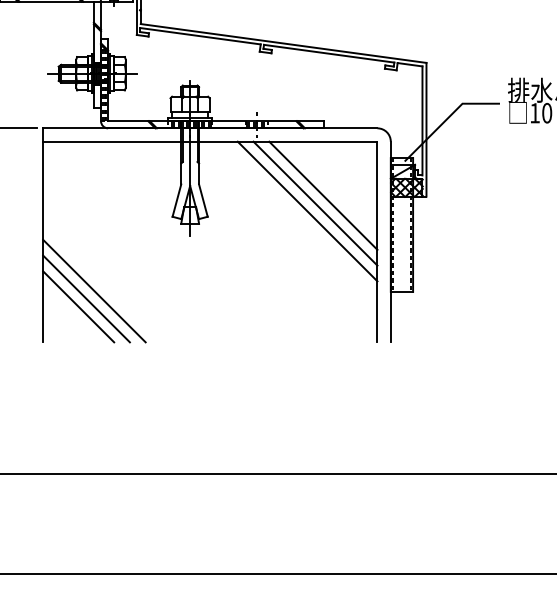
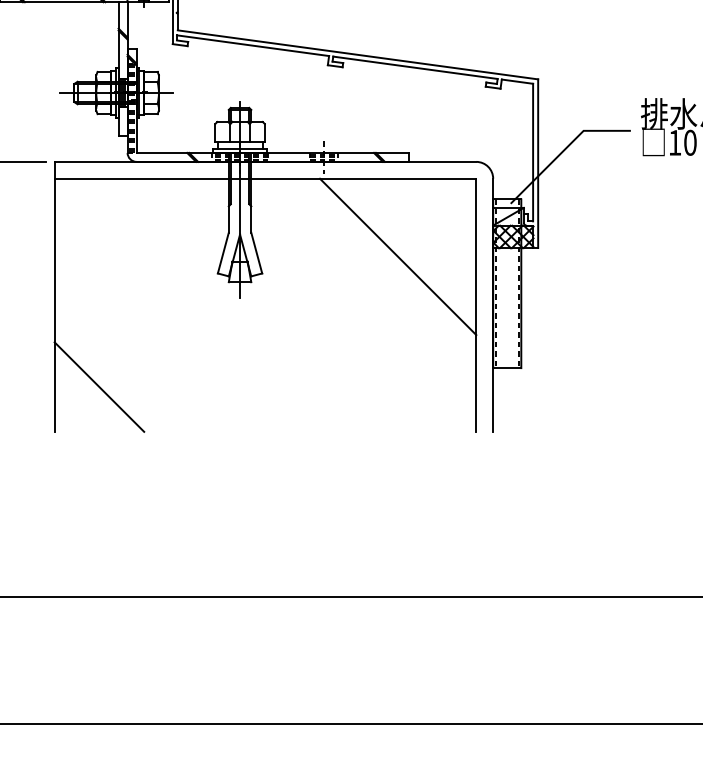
line: (323, 195) -> (408, 246), removed
line: (307, 211) -> (388, 266), removed
line: (94, 290) -> (119, 366), removed
line: (86, 298) -> (109, 376), removed

